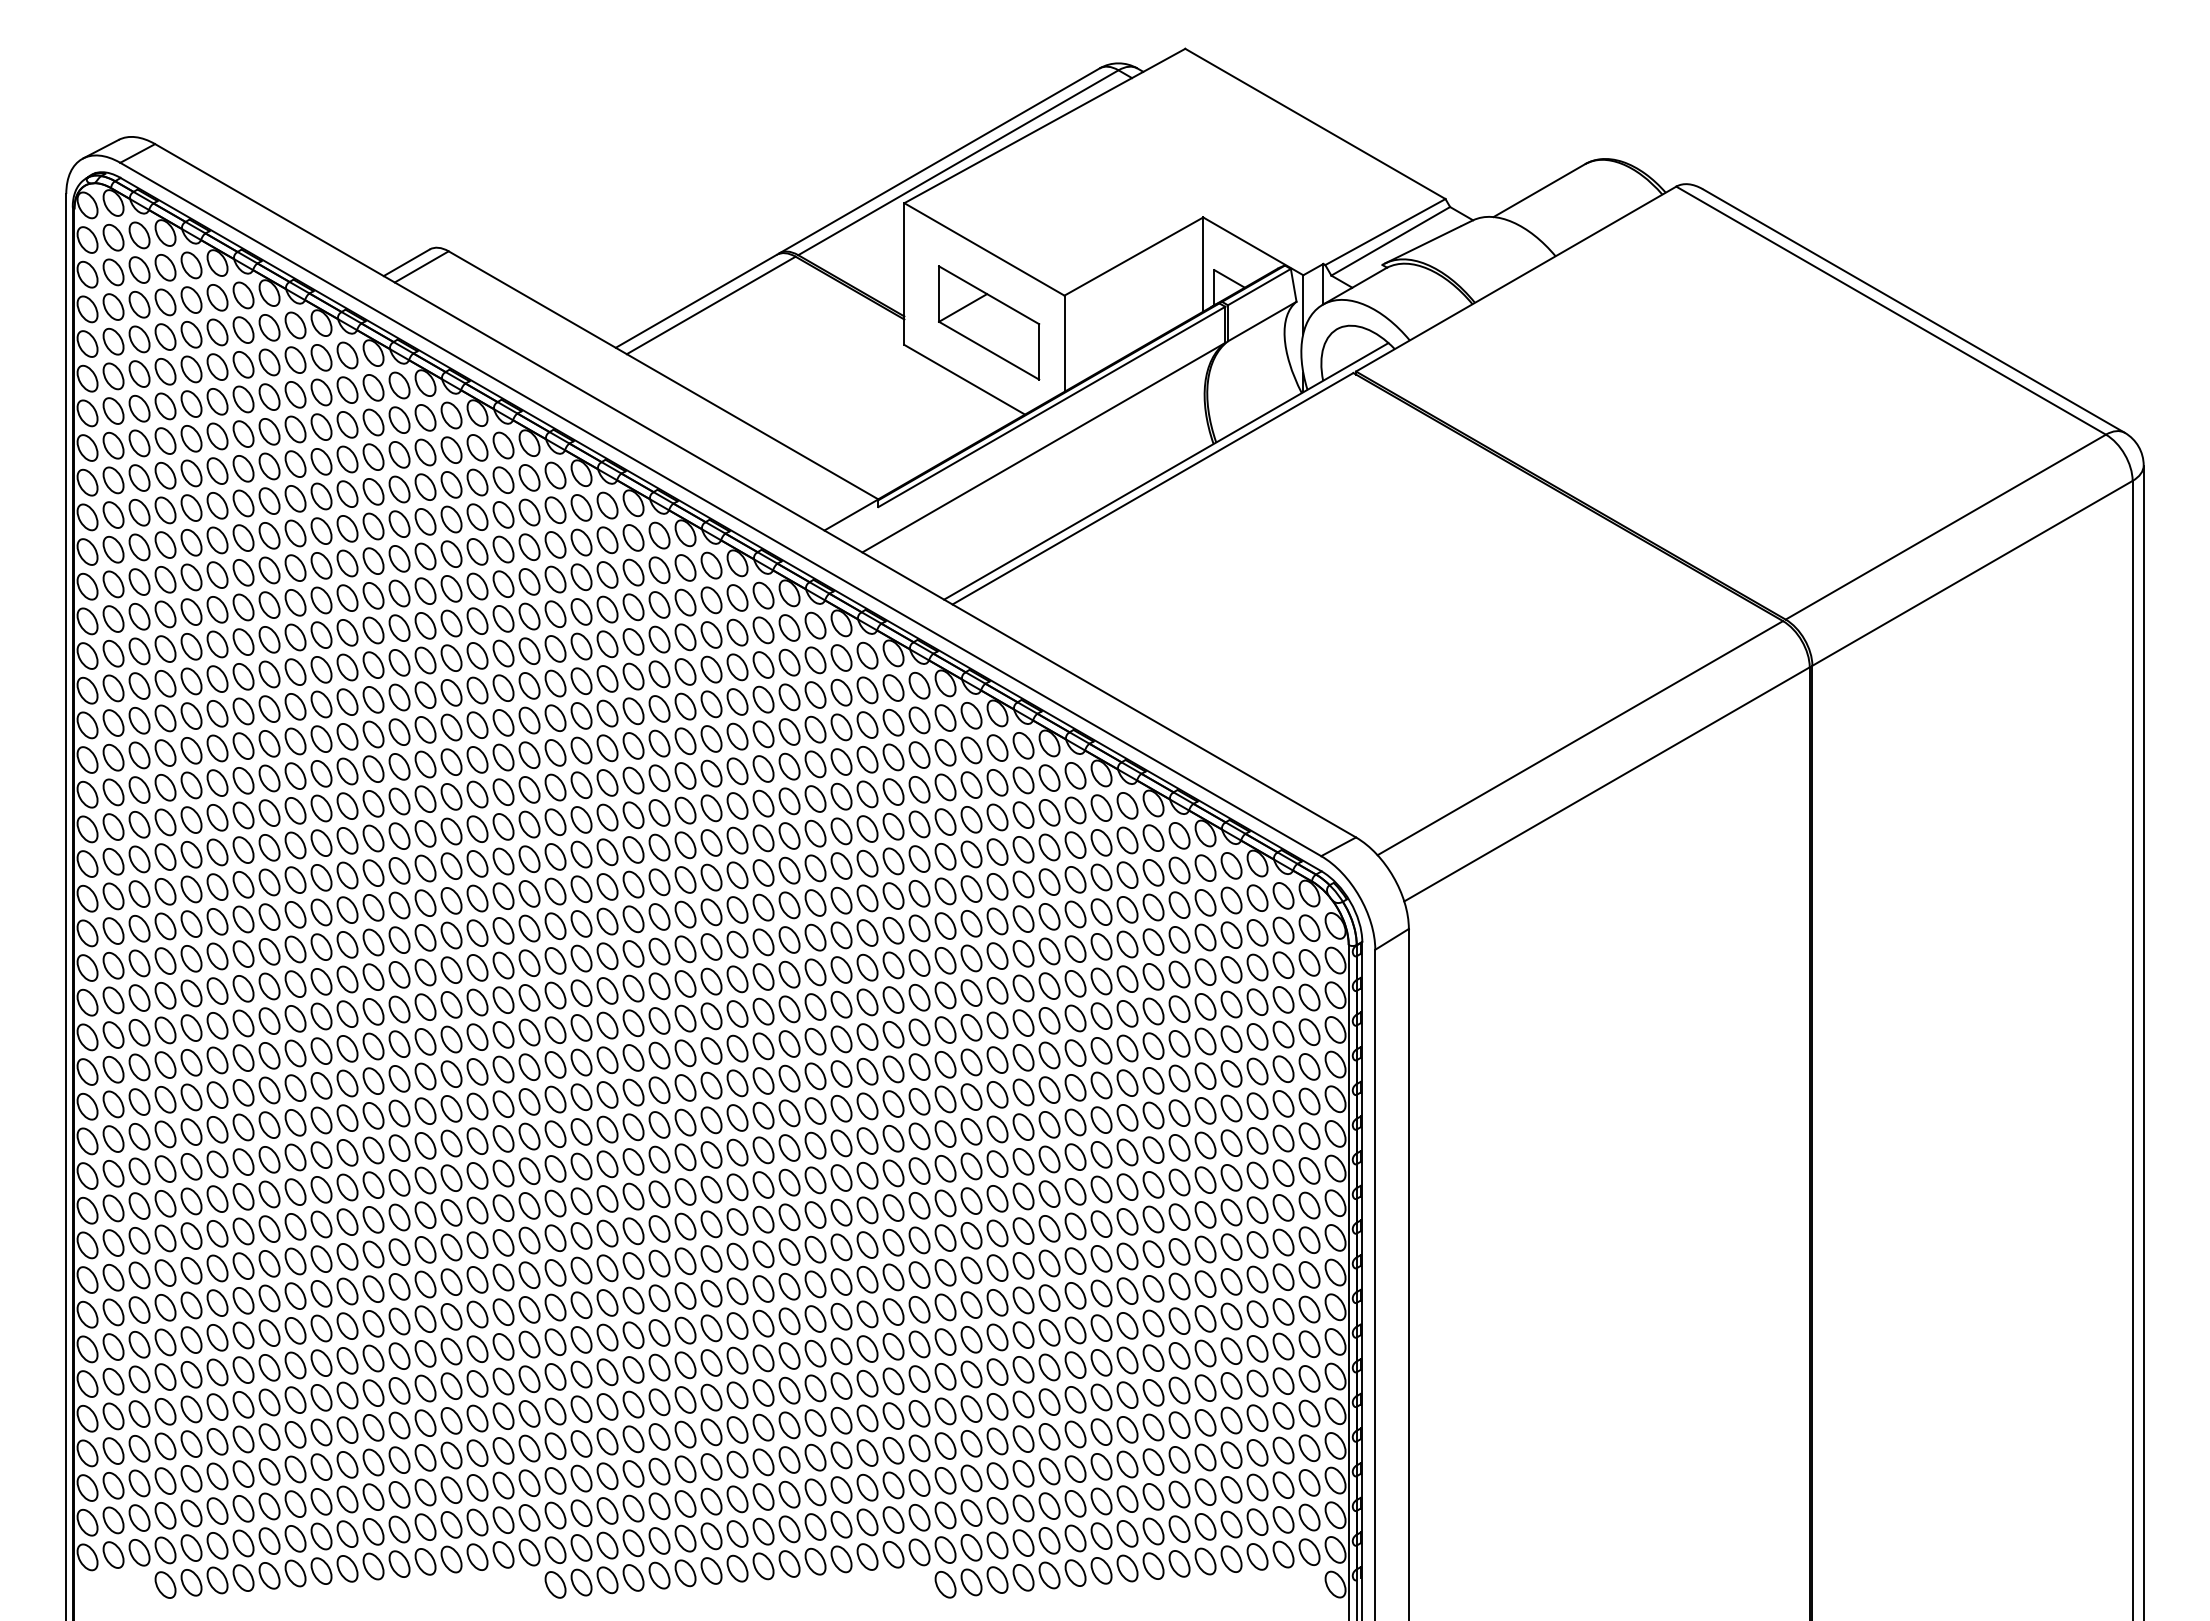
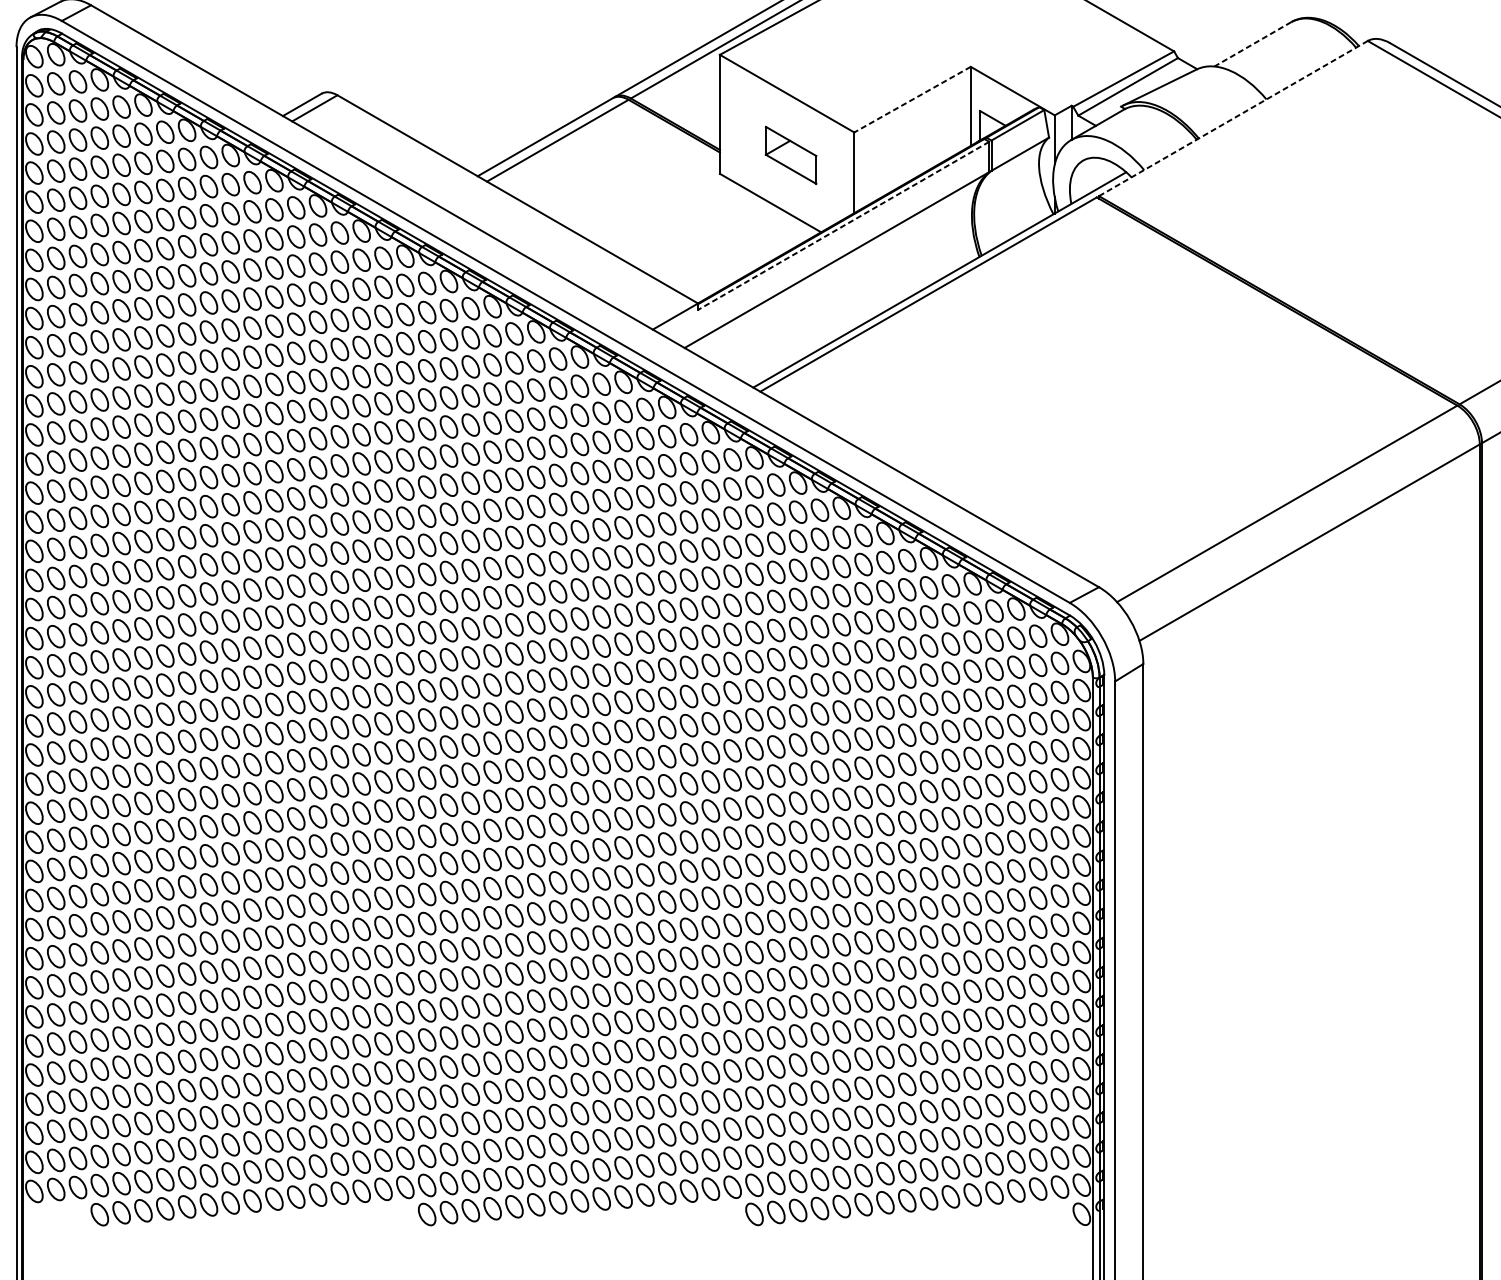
line: (1539, 190) -> (1252, 44), solid -> dashed
line: (1133, 256) -> (912, 99), solid -> dashed
line: (1516, 279) -> (1233, 118), solid -> dashed
part: (989, 322) -> (791, 155), size x0.6
line: (1051, 407) -> (843, 226), solid -> dashed

